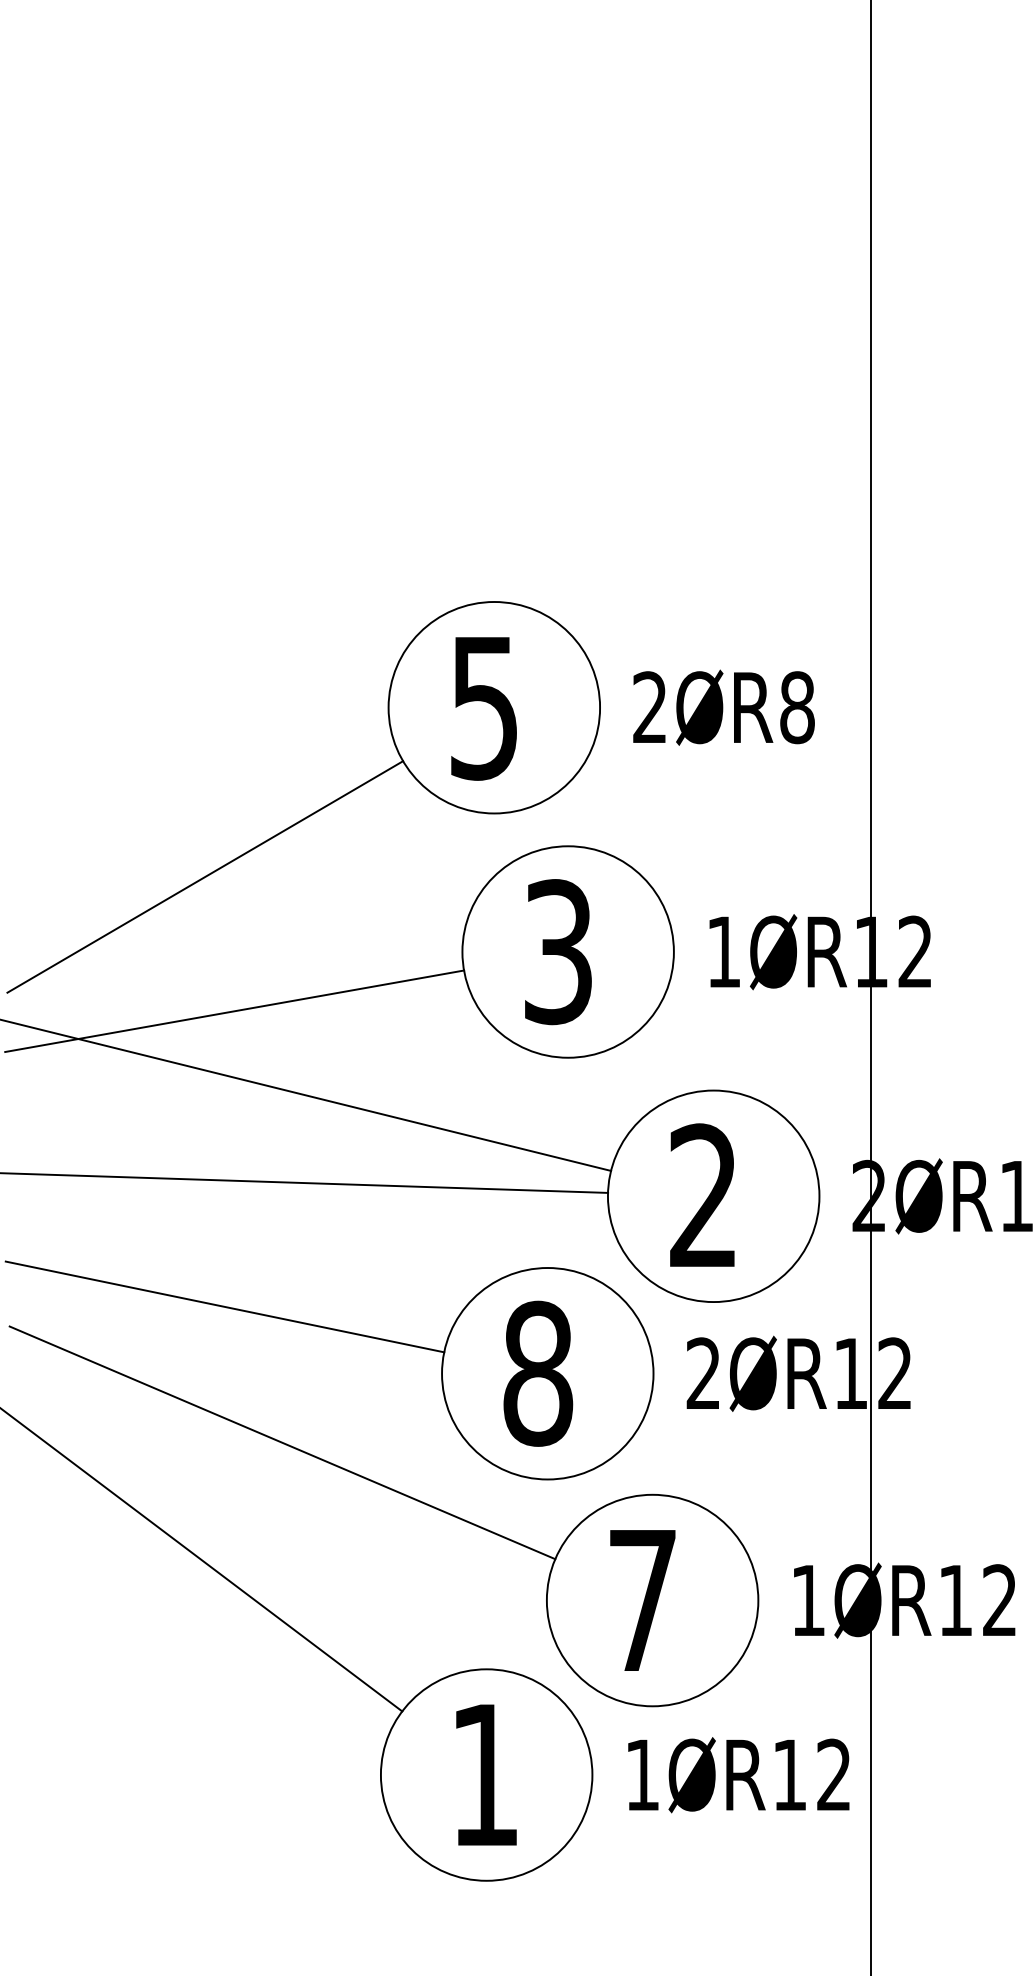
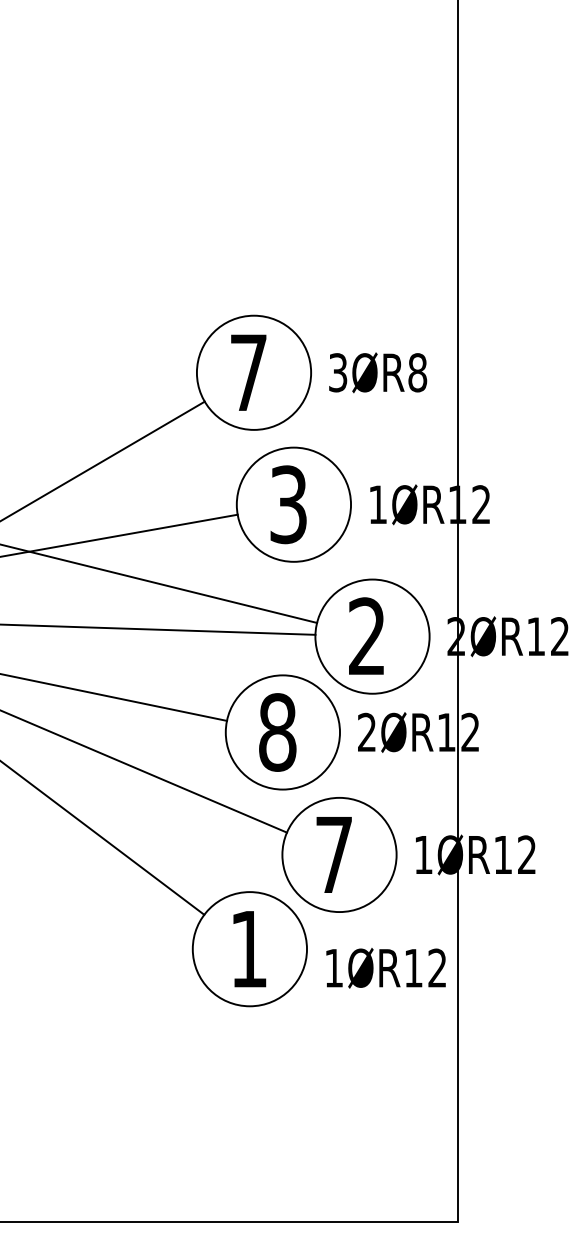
text: (650, 707) -> (338, 372), 2ØR8 -> 3ØR8
text: (484, 708) -> (248, 373), 5 -> 7
text: (737, 1775) -> (385, 968), moved

